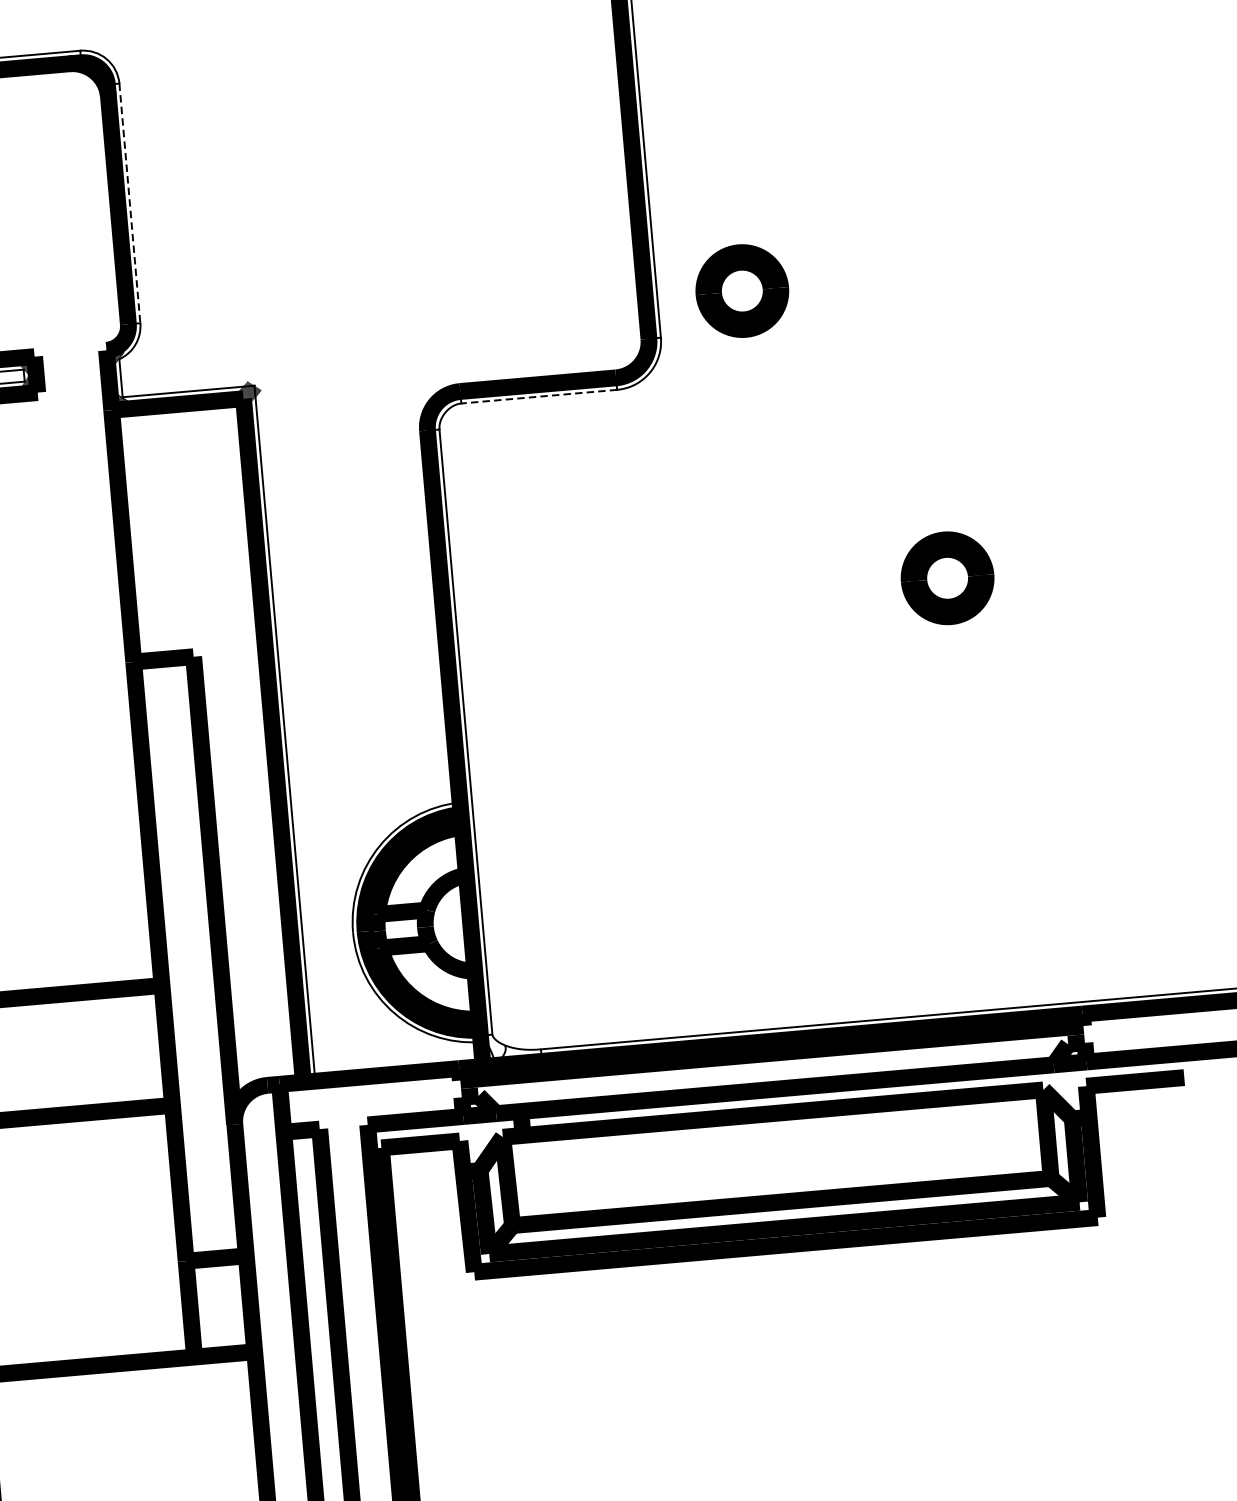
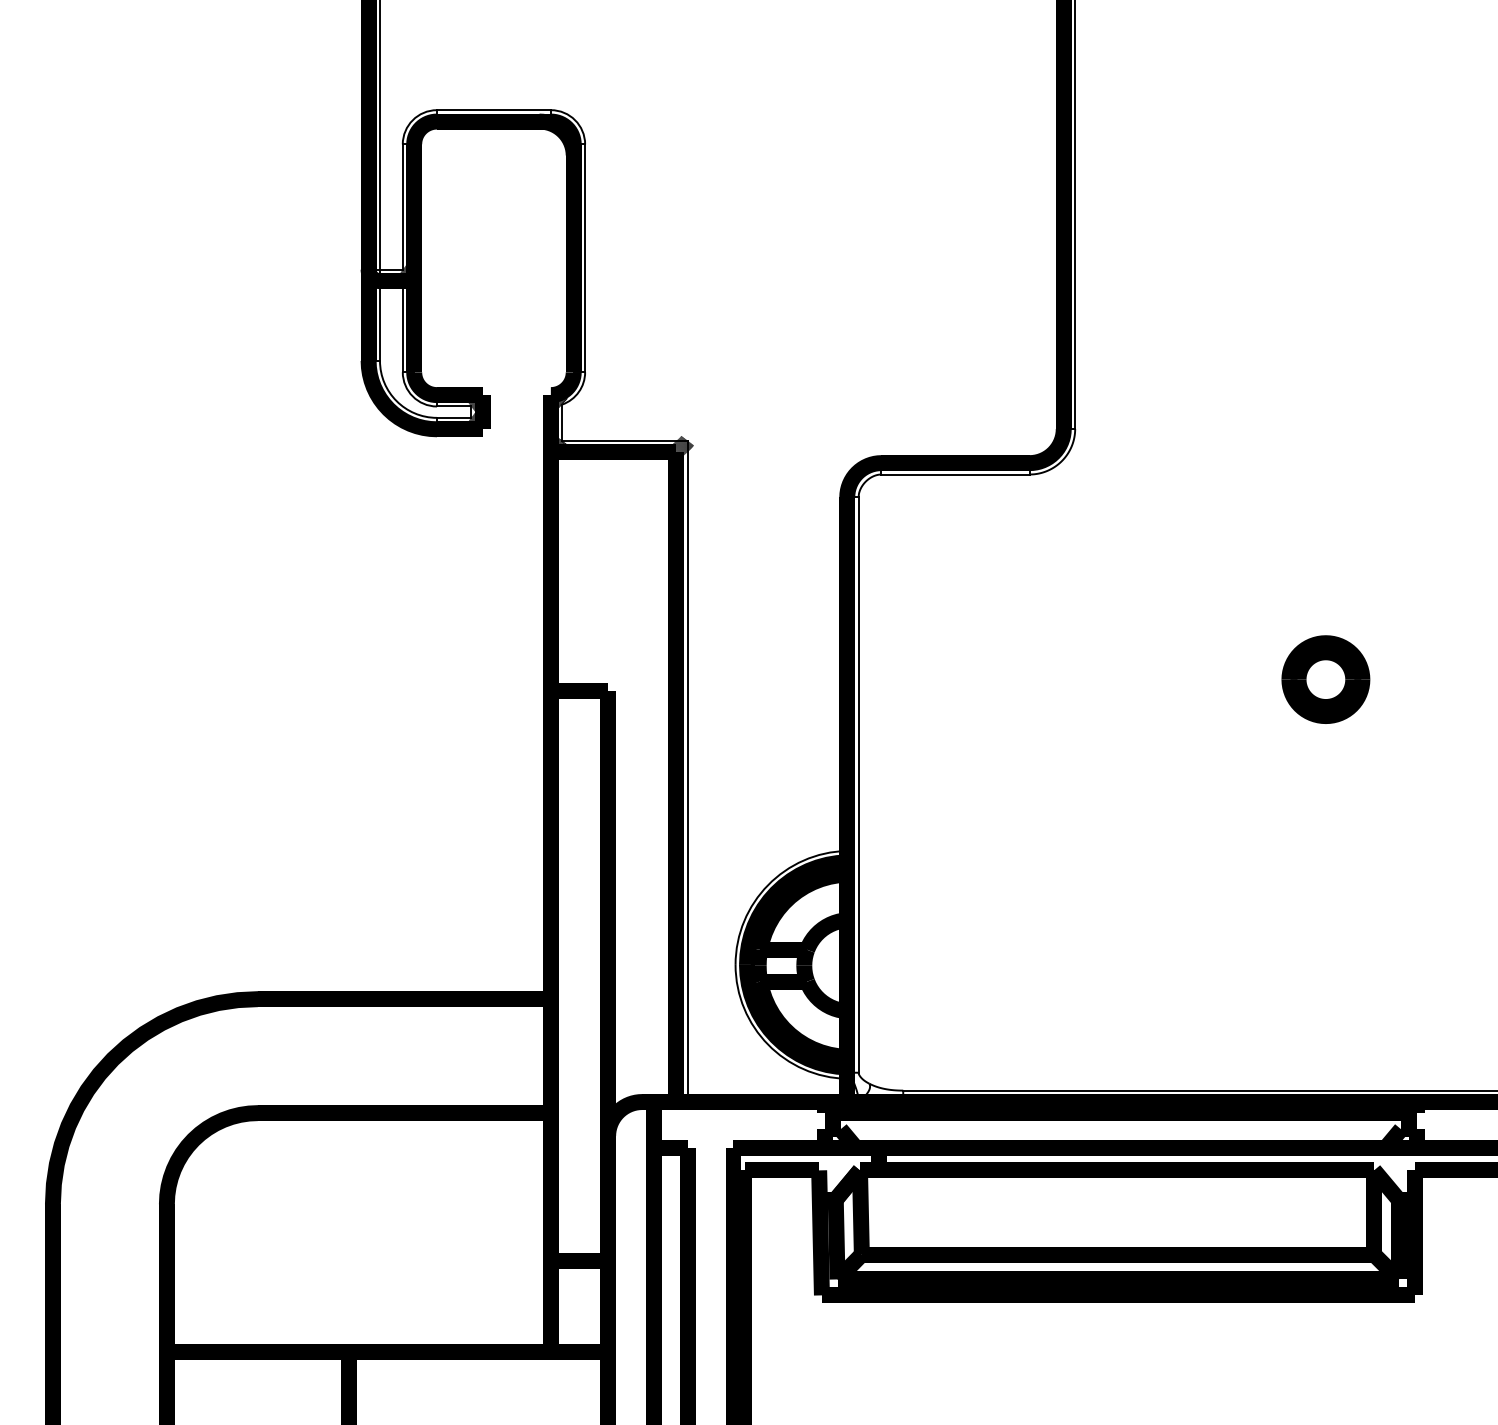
line: (130, 203) -> (585, 258), dashed -> solid
part: (741, 290) -> (1155, 391), removed
line: (539, 396) -> (955, 474), dashed -> solid

